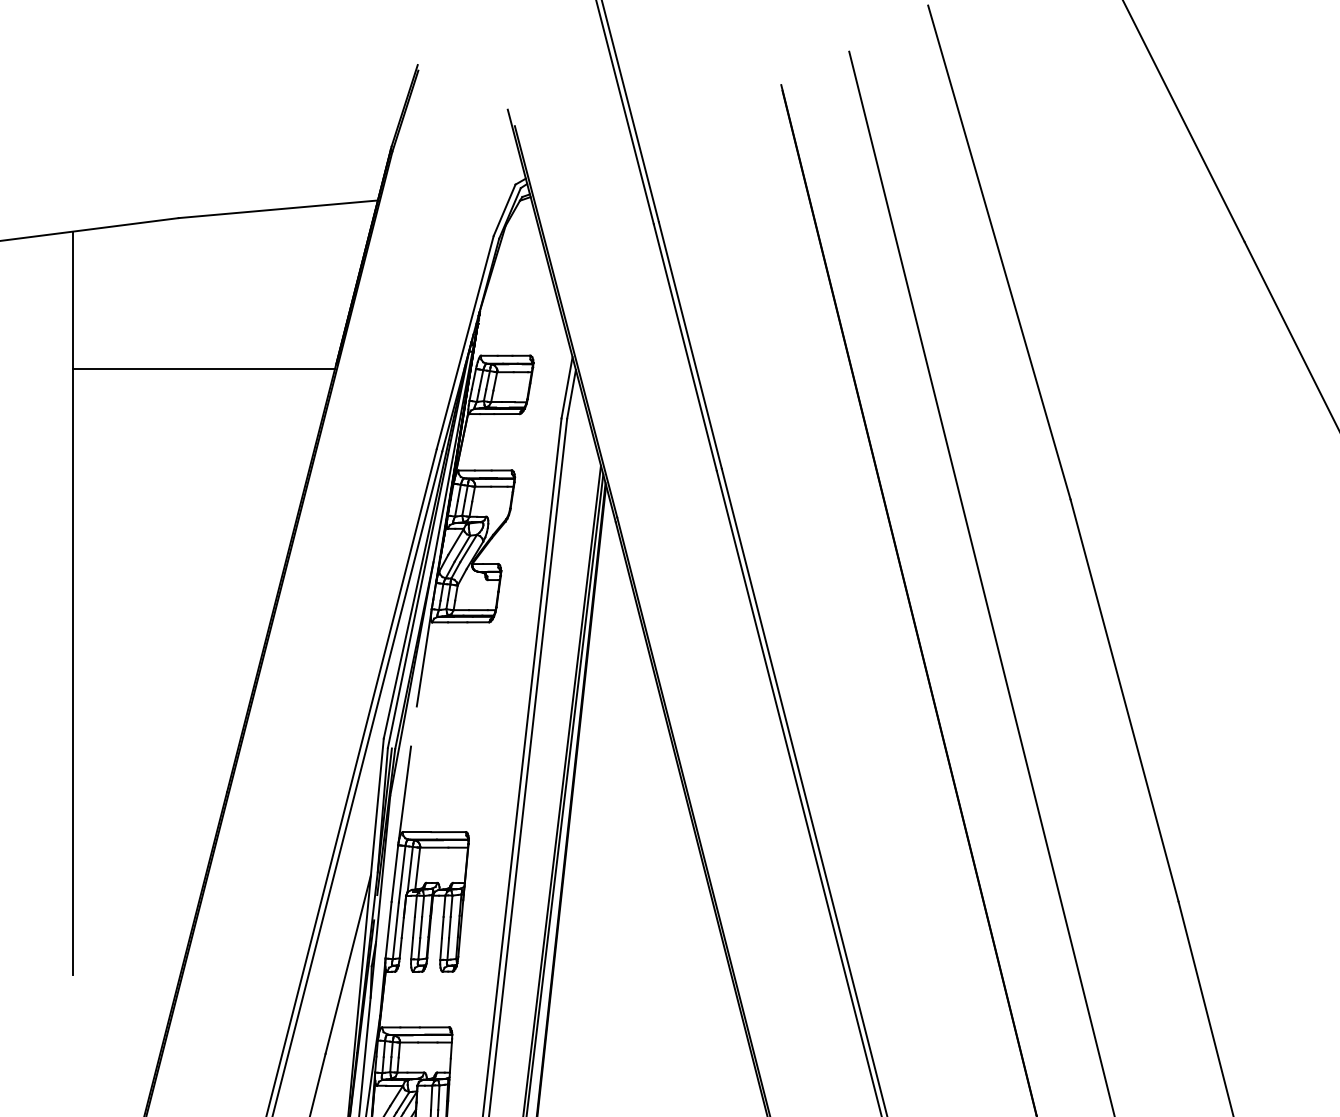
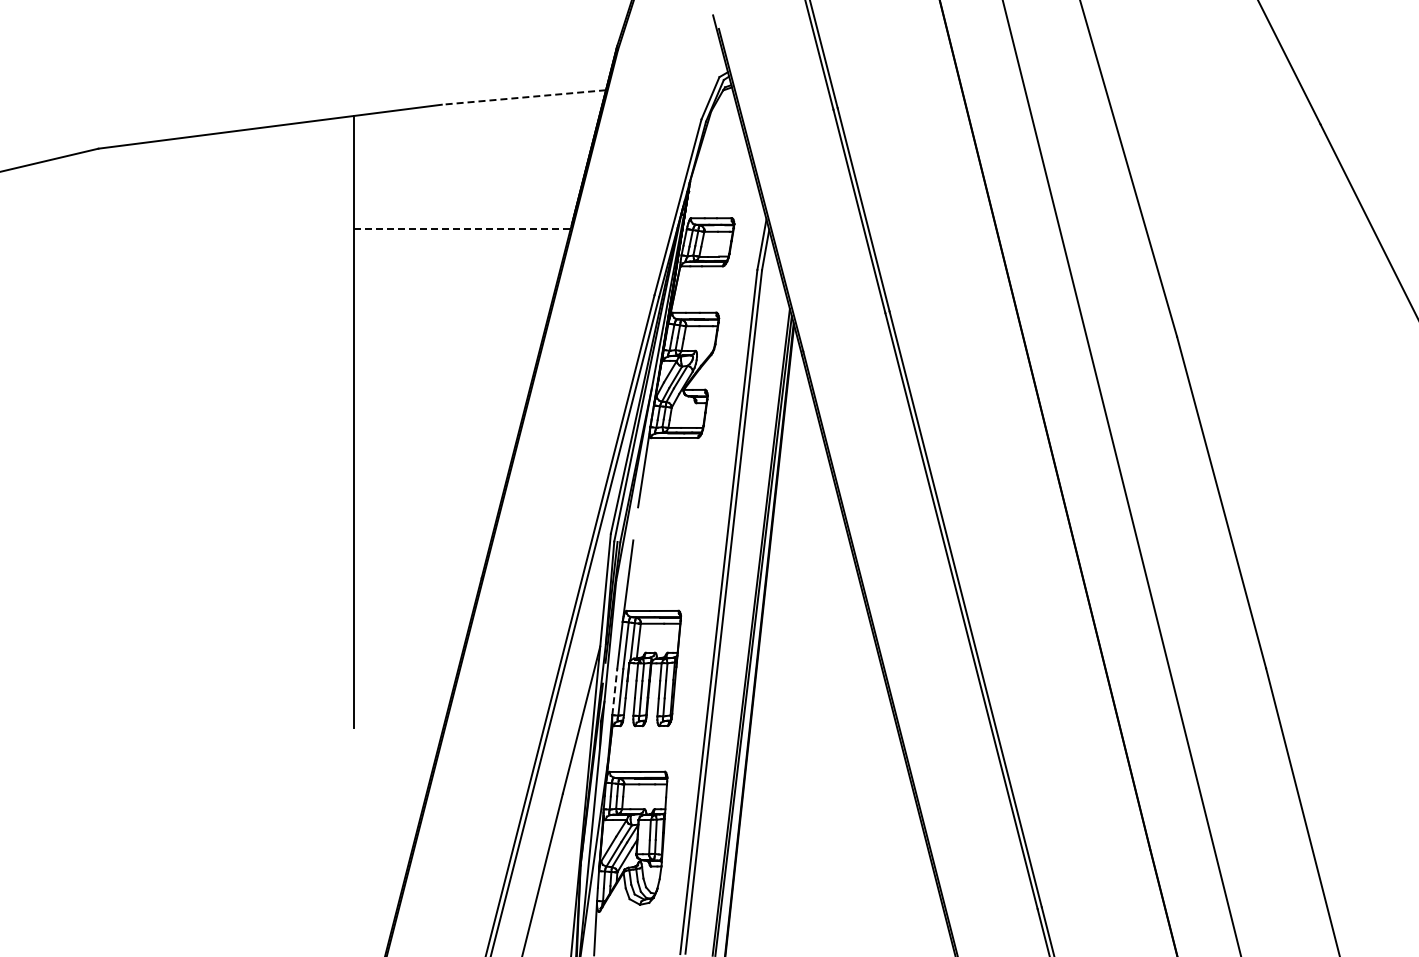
line: (277, 209) -> (523, 97), solid -> dashed
line: (205, 369) -> (463, 229), solid -> dashed
line: (388, 929) -> (614, 691), solid -> dashed

